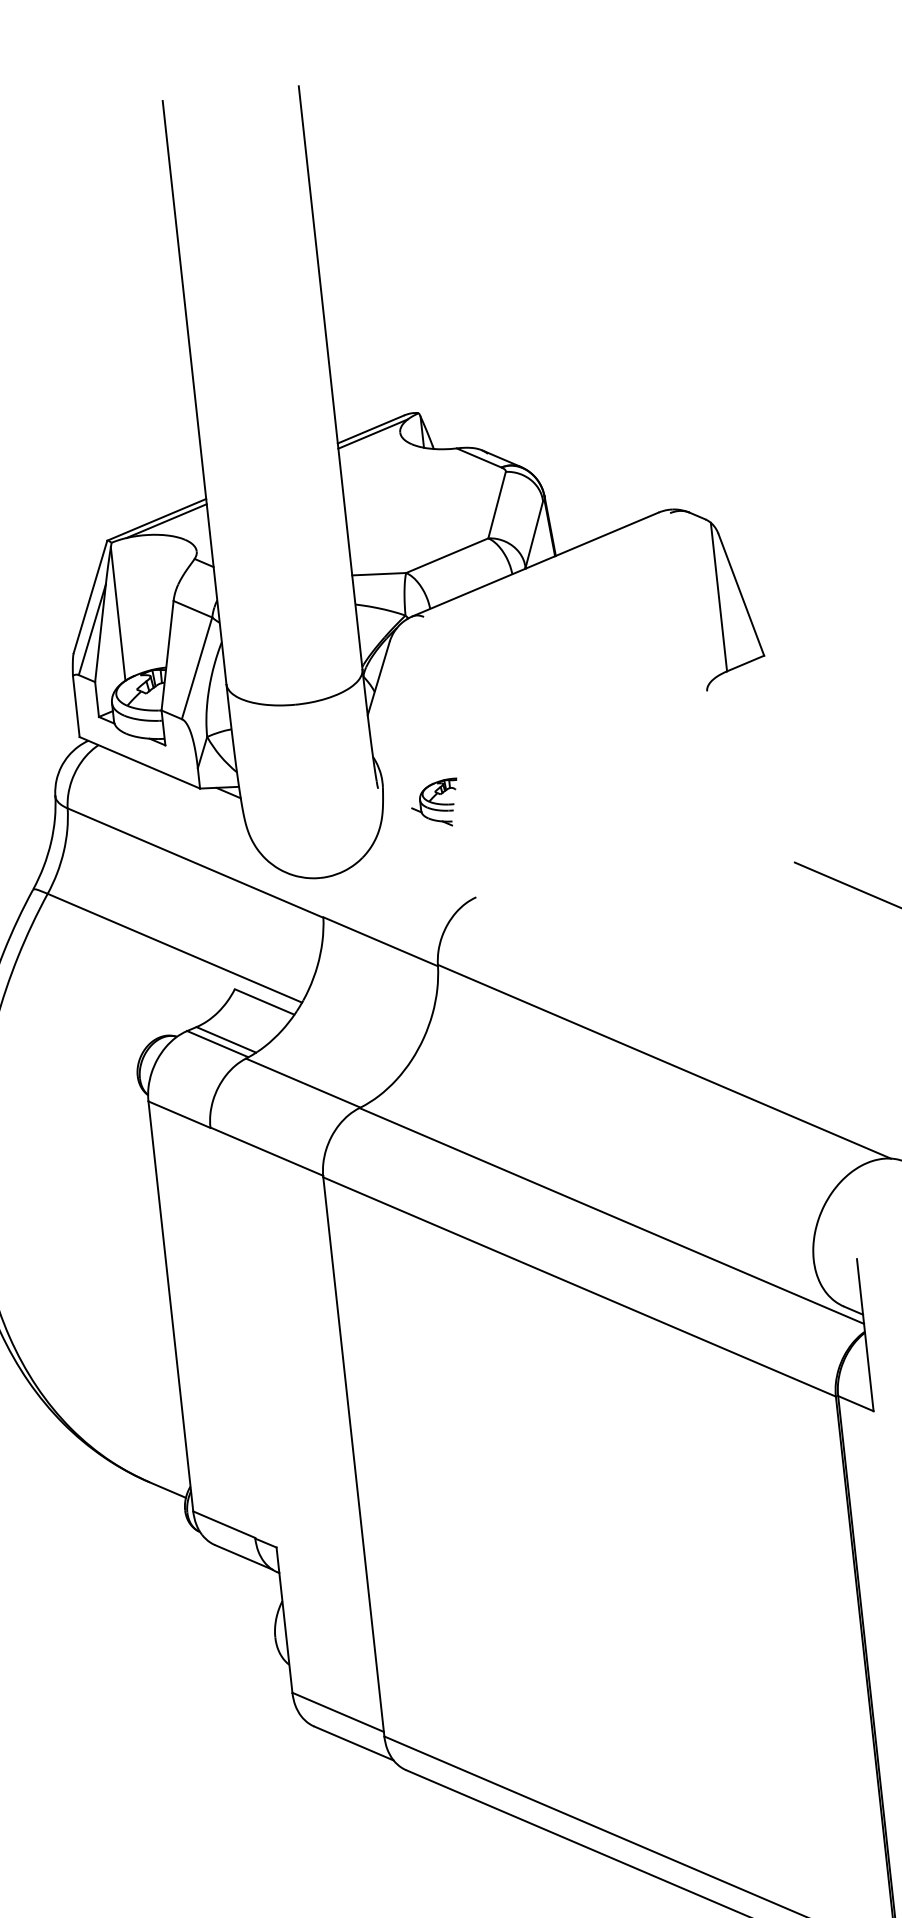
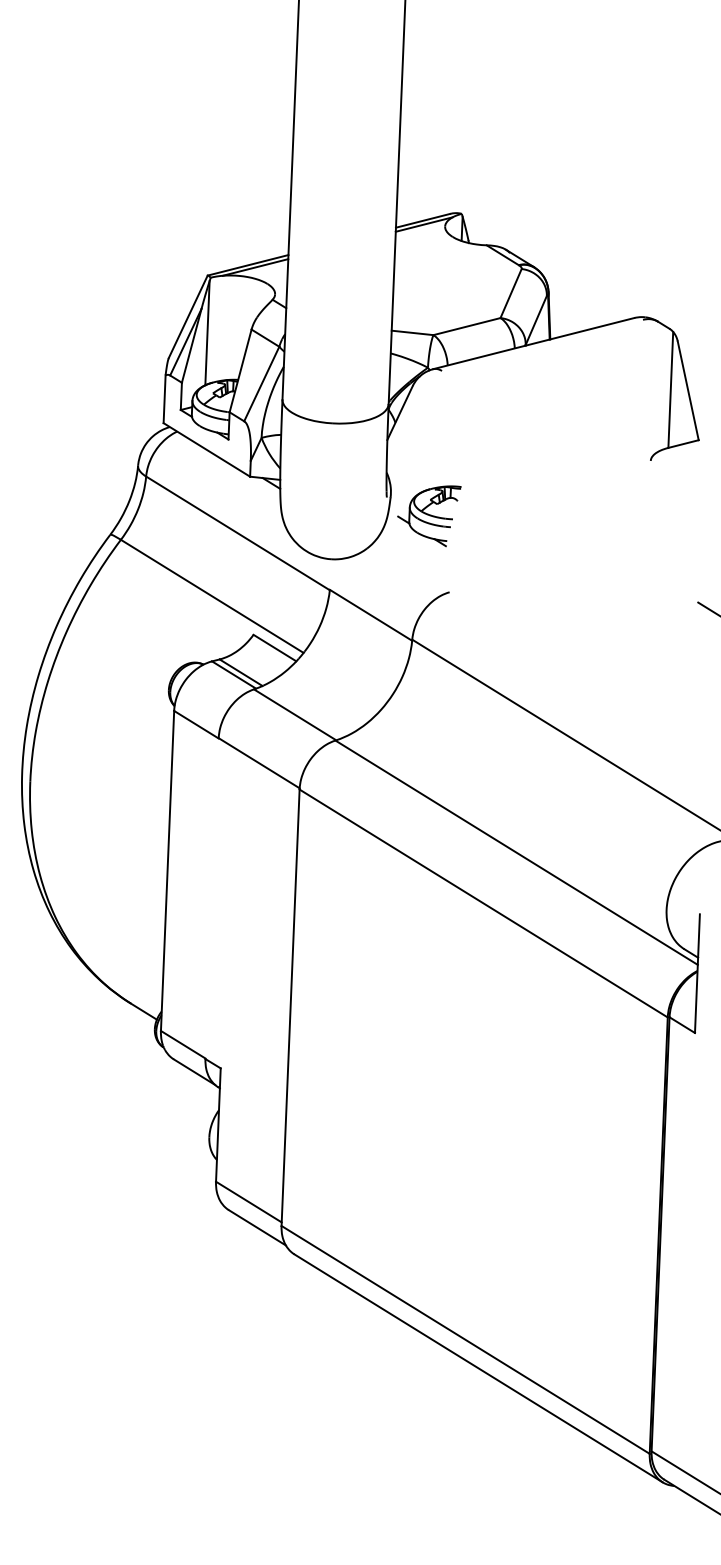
part: (436, 804) -> (429, 516), size x1.67

